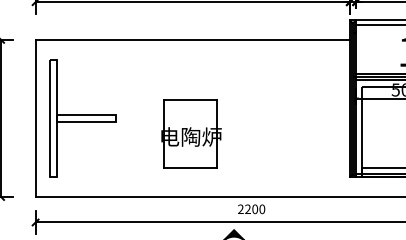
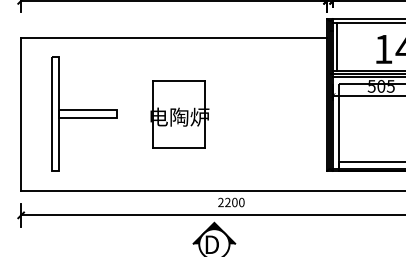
line: (359, 48) -> (336, 46), added
part: (83, 117) -> (84, 113), moved
part: (191, 134) -> (179, 114), moved

